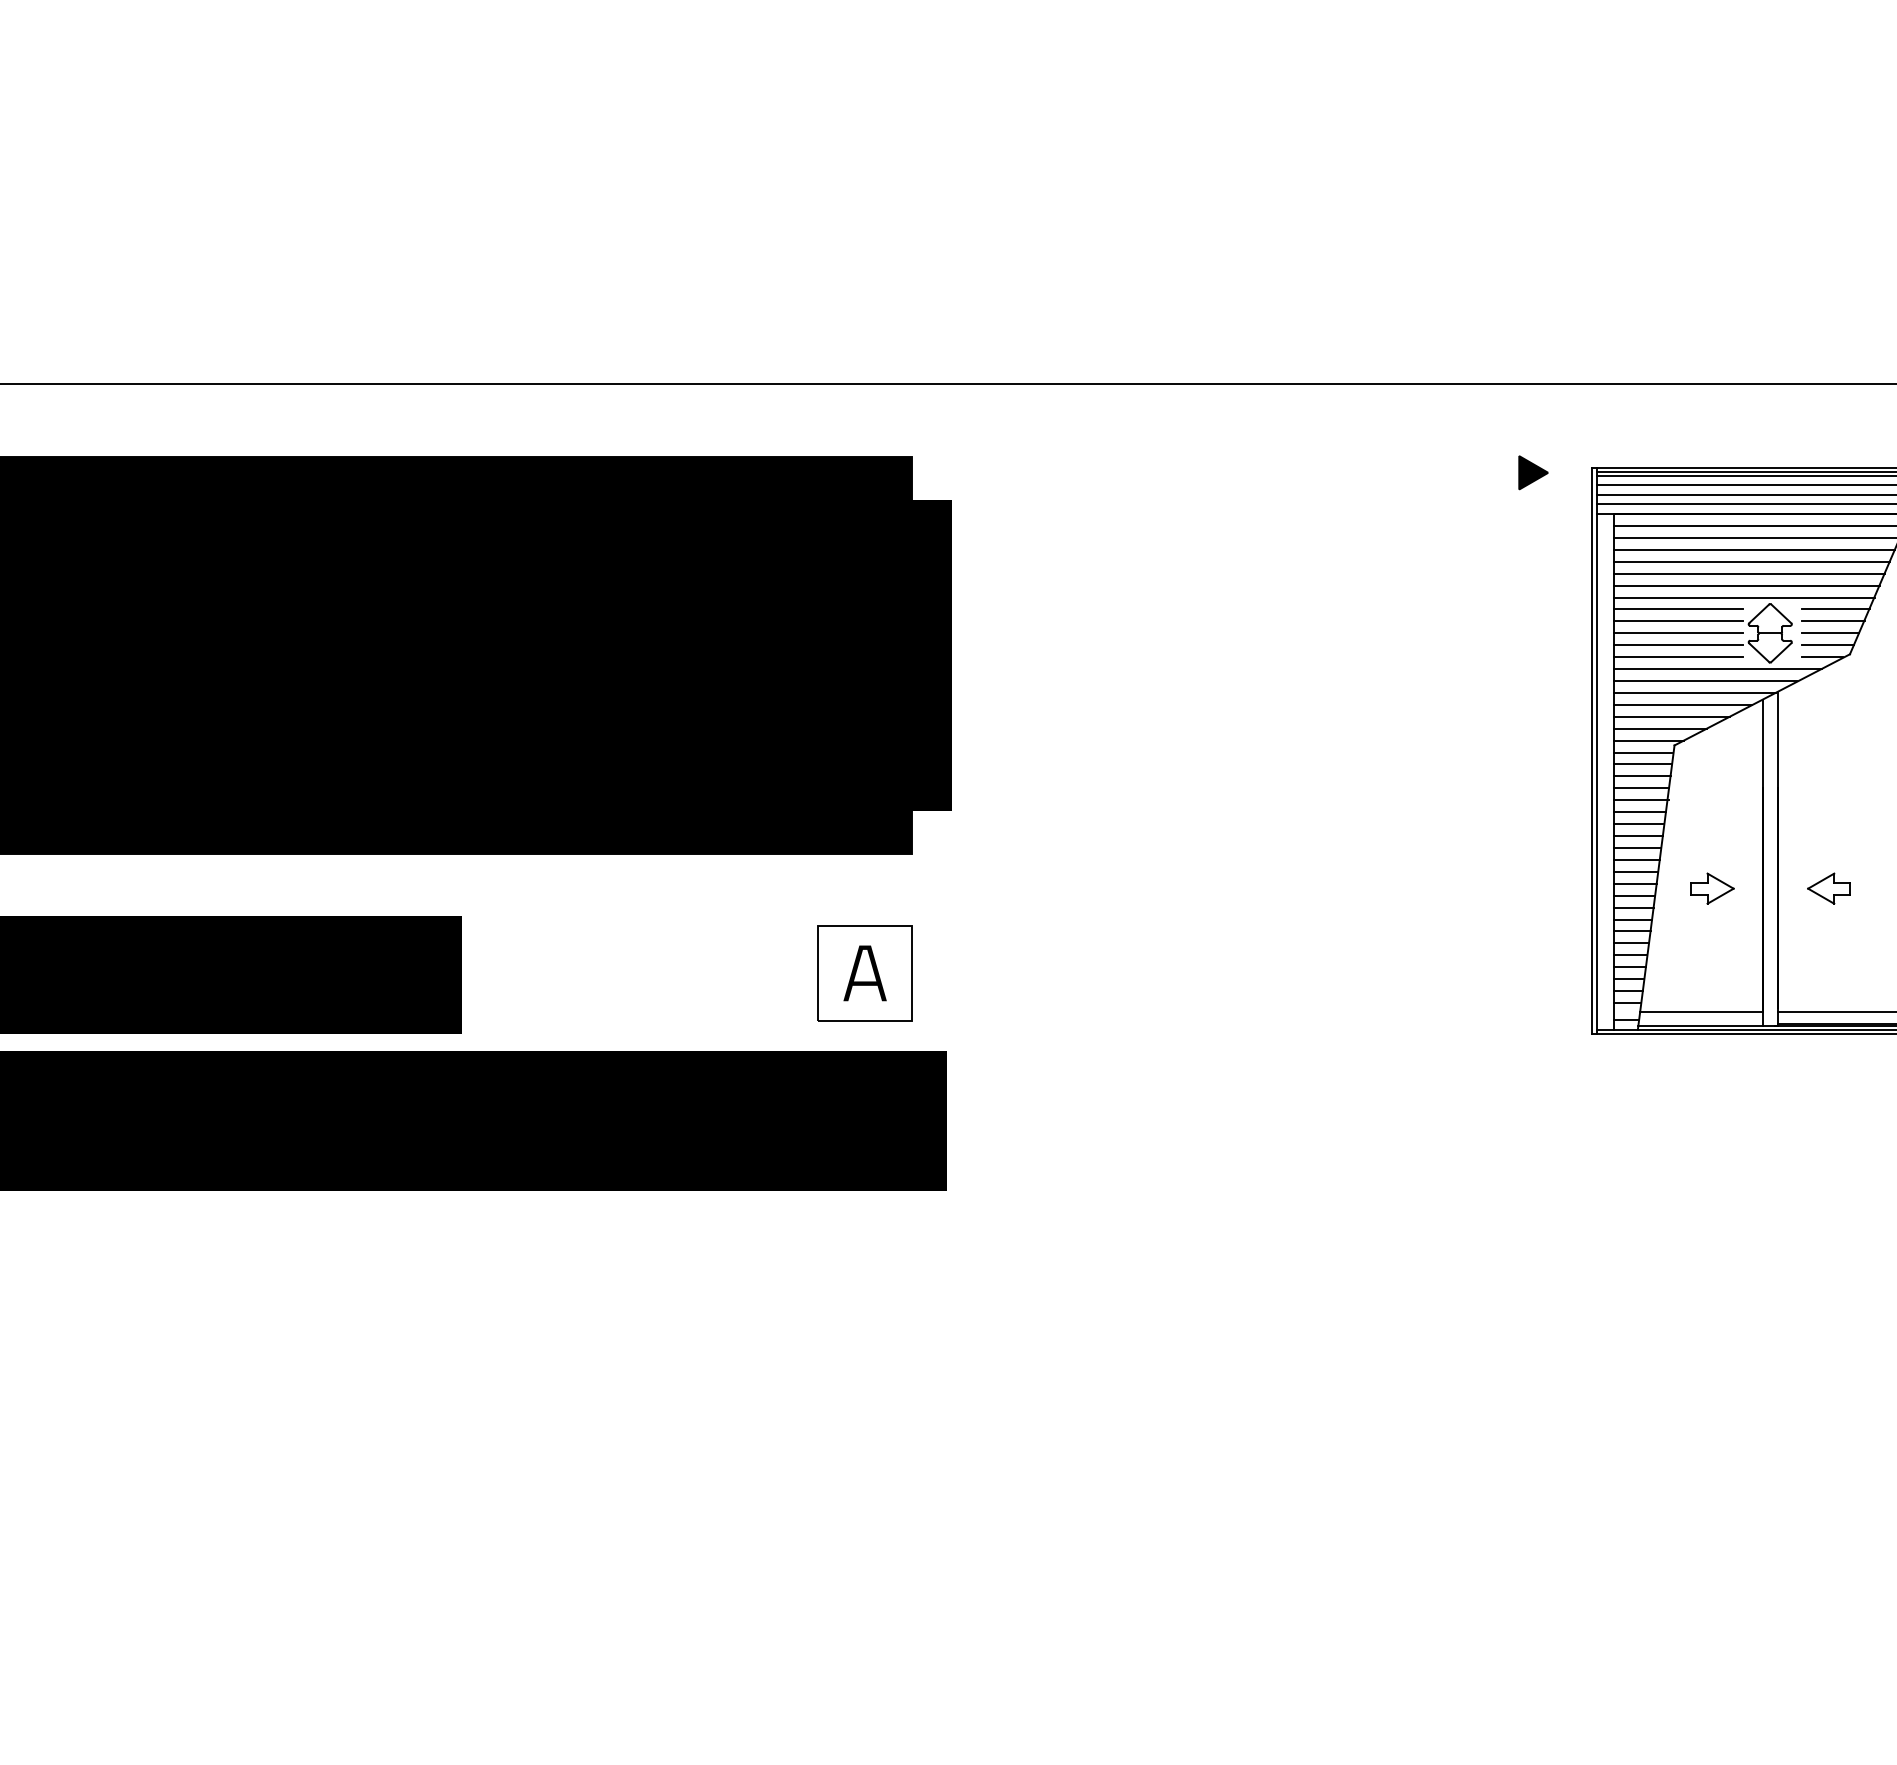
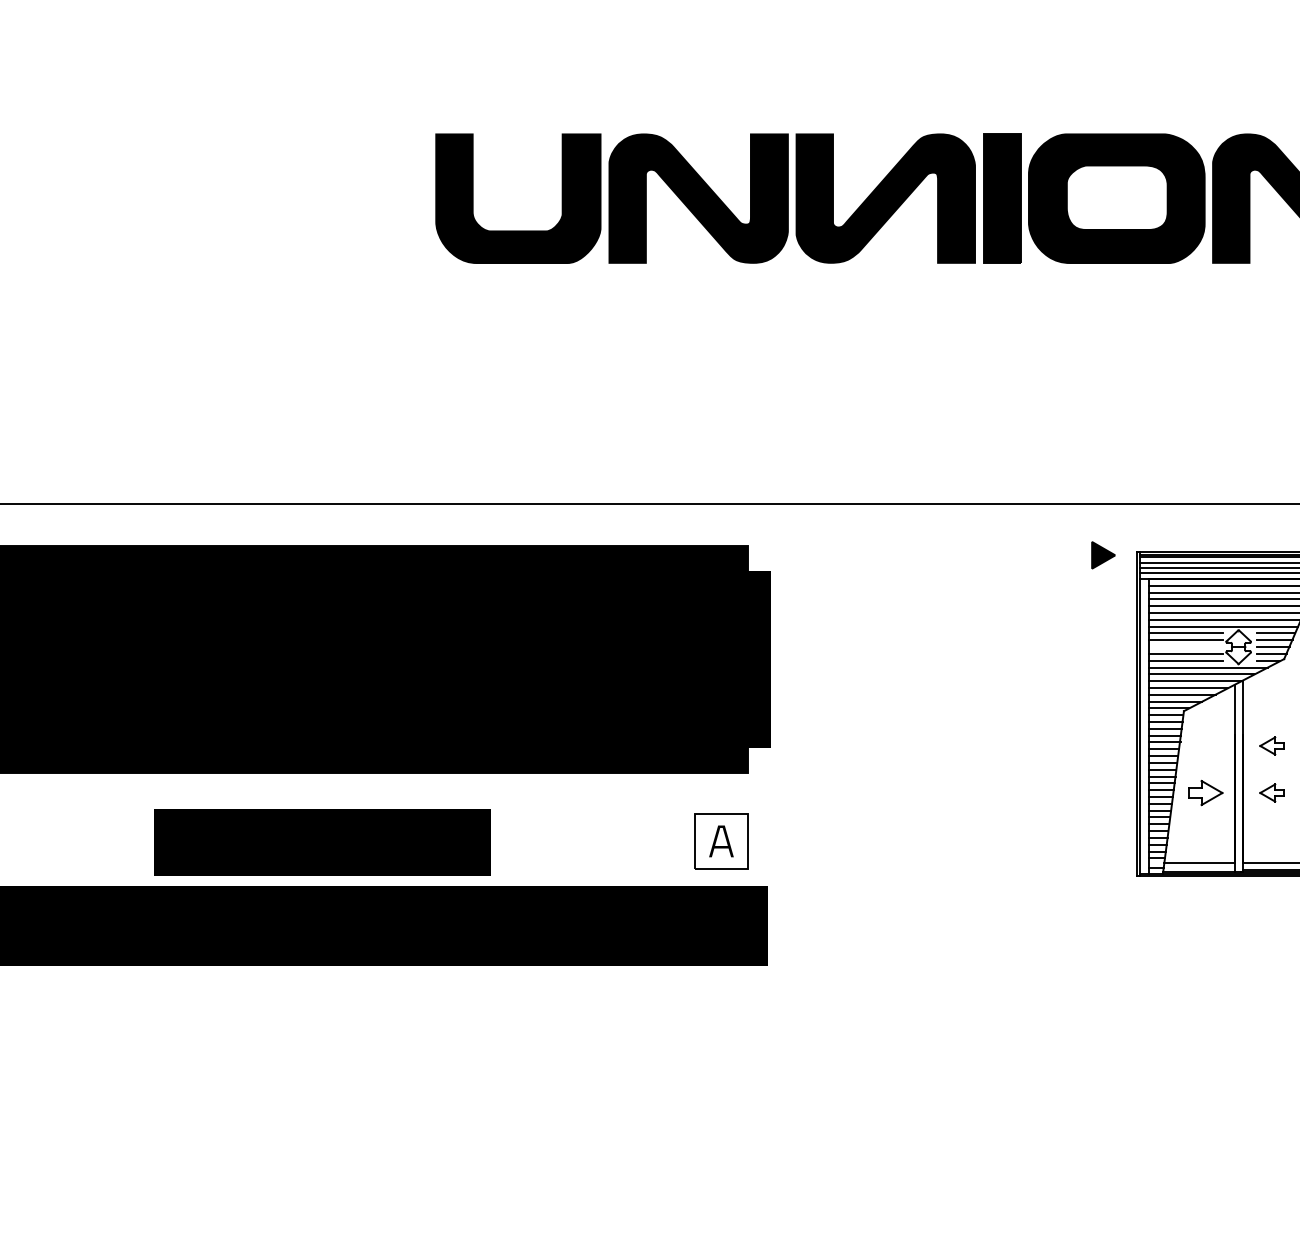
part: (1531, 473) -> (1102, 555), size x1.4
line: (1677, 634) -> (1185, 647), removed
part: (1827, 805) -> (1271, 745), added
part: (1712, 887) -> (1205, 792), size x1.4

